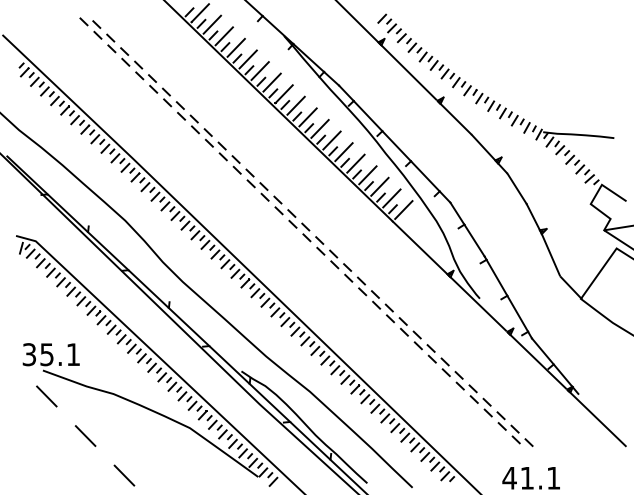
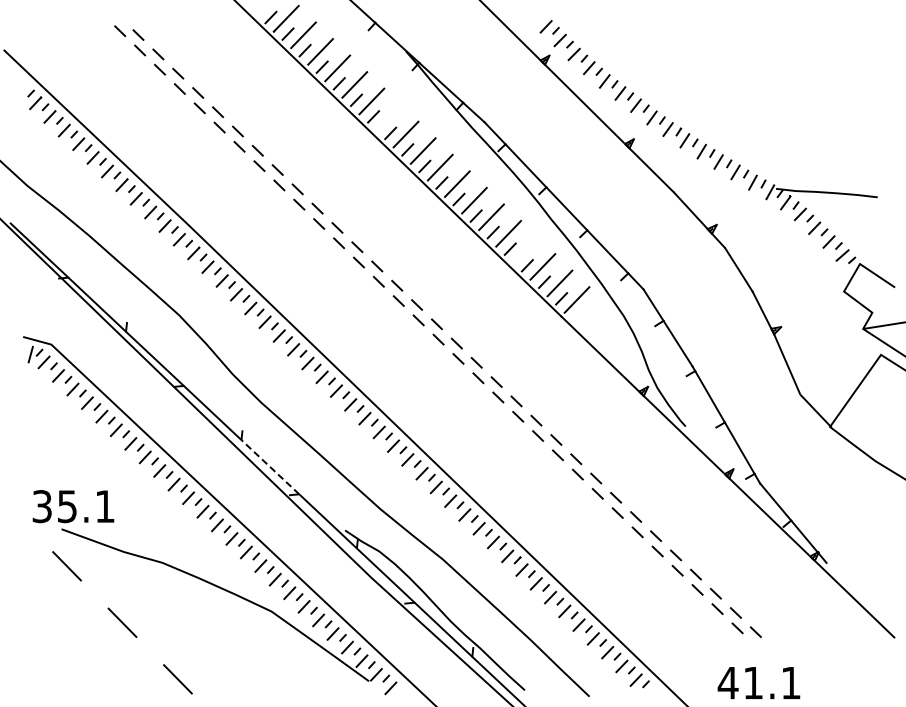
line: (271, 82) -> (388, 117), removed
line: (367, 175) -> (525, 250), removed
line: (189, 327) -> (270, 467), solid -> dashed

